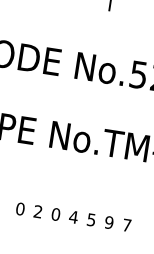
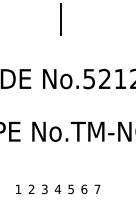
text: (20, 209) -> (18, 189), 0 -> 1
text: (55, 214) -> (44, 189), 0 -> 3
text: (109, 222) -> (84, 189), 9 -> 6

